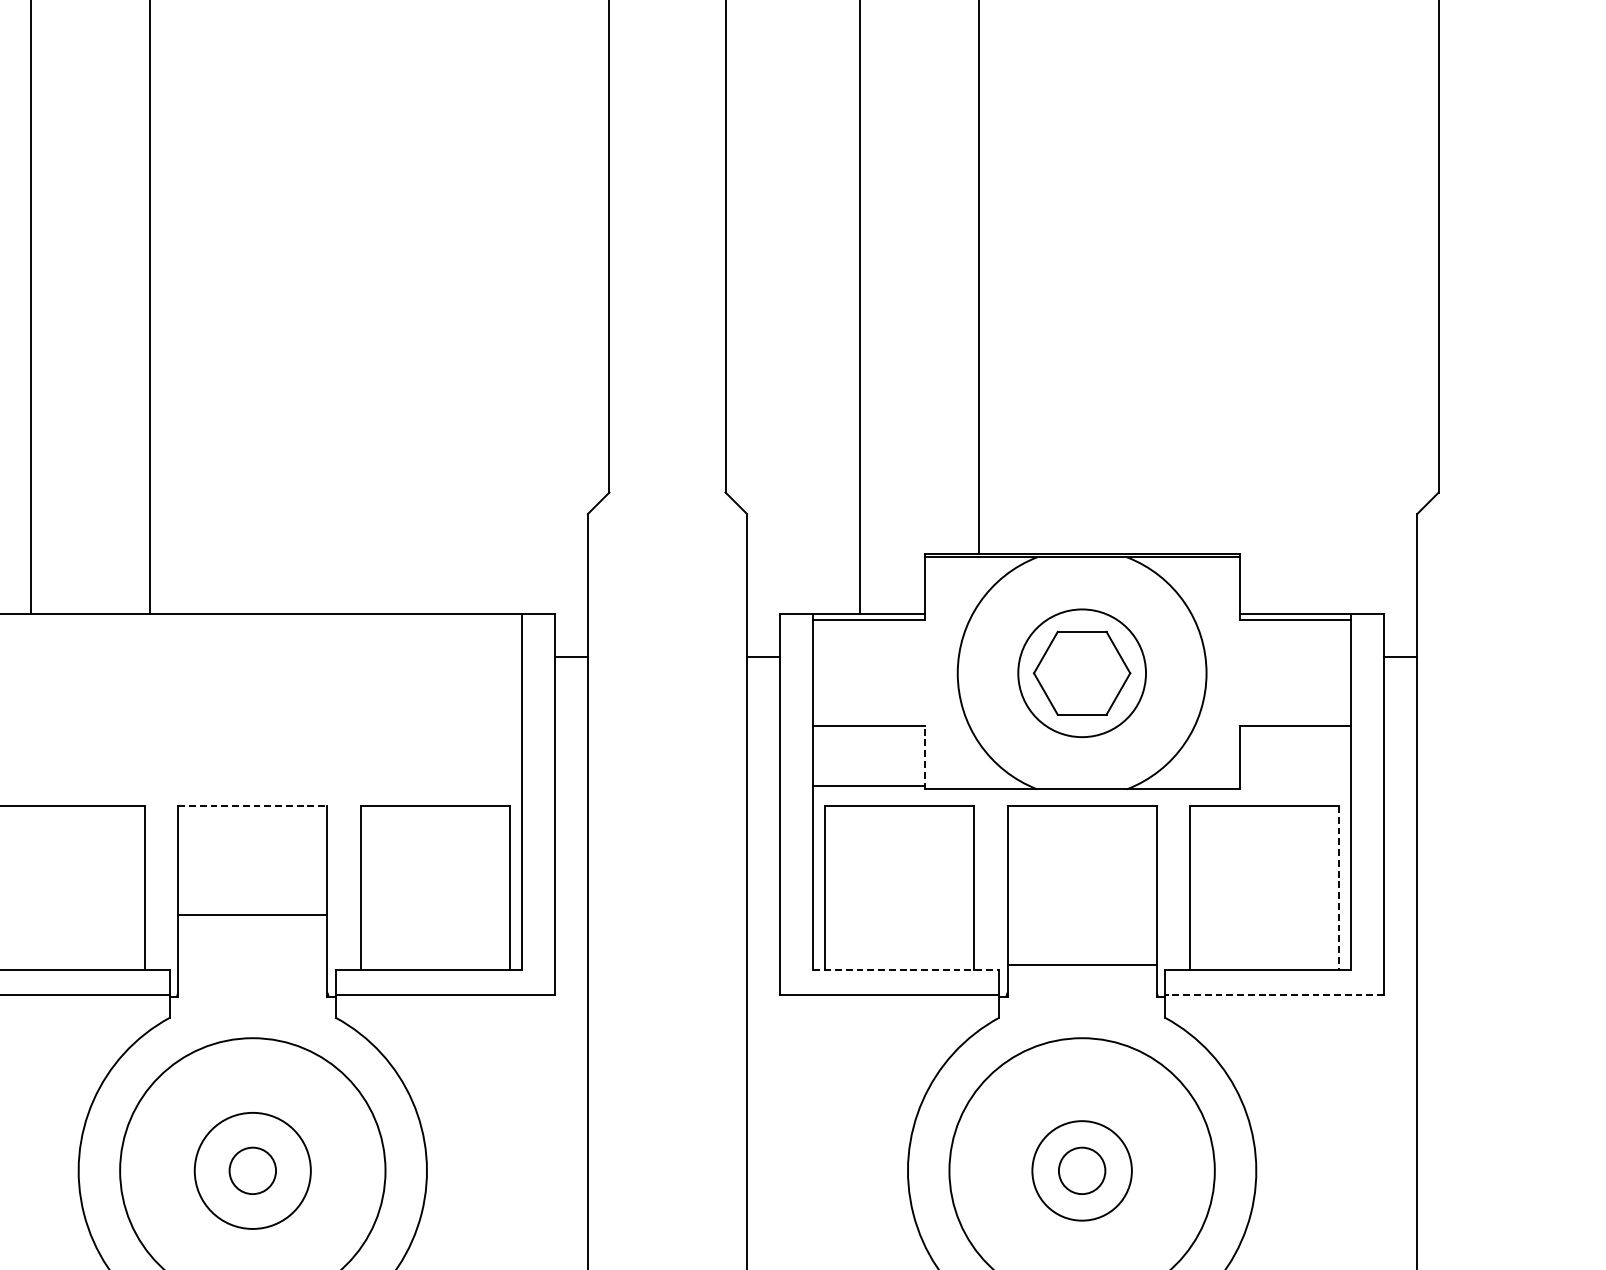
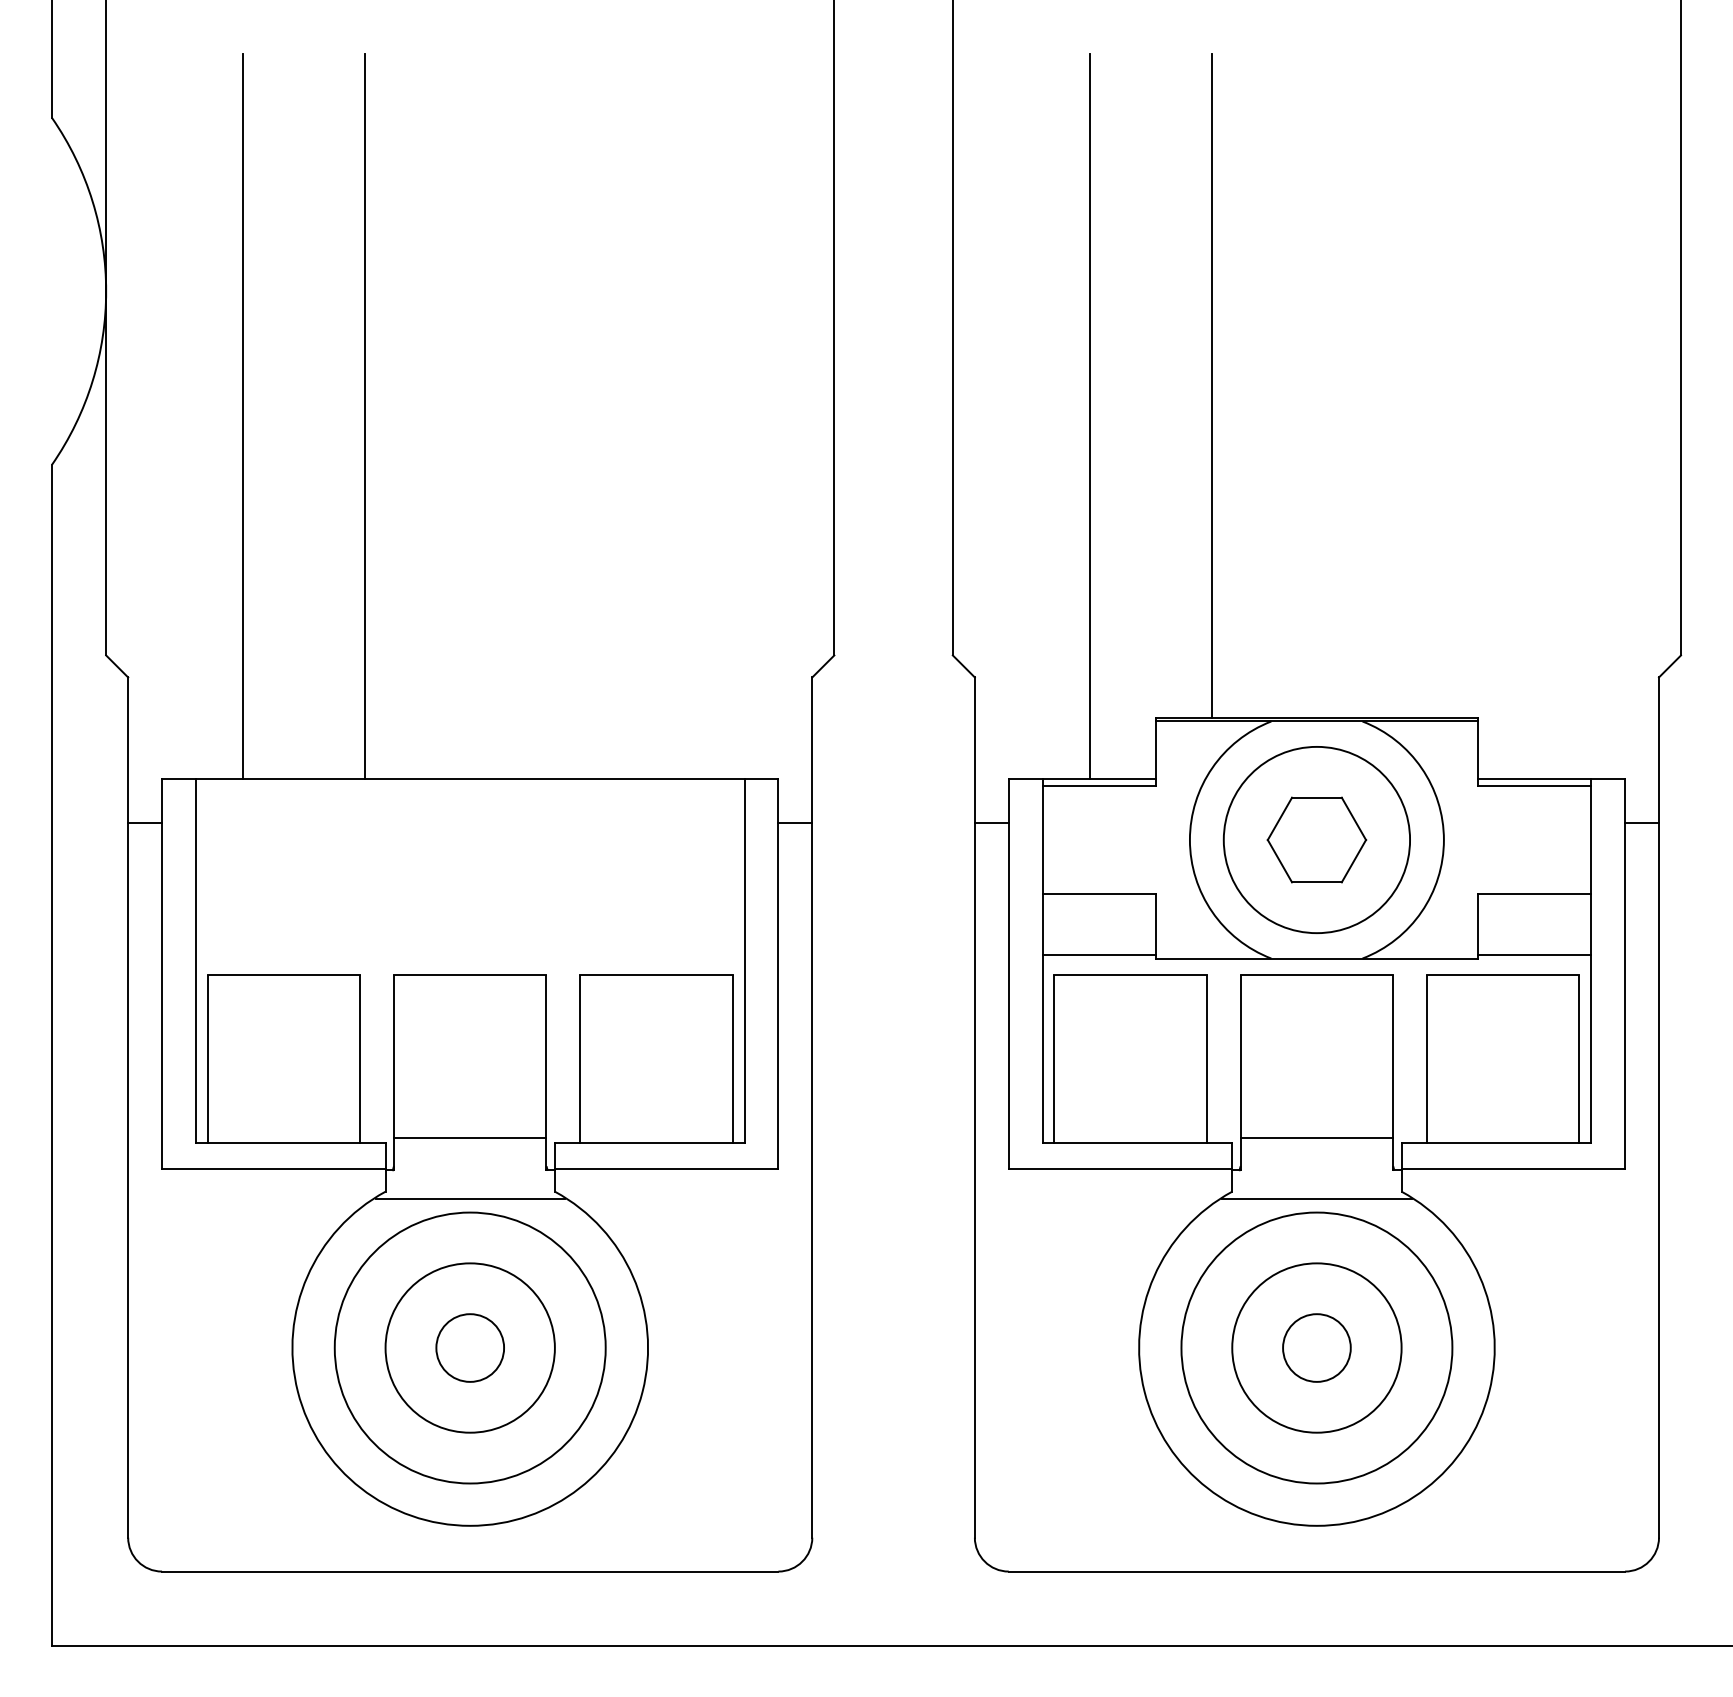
circle: (1081, 672) -> (1316, 839), size x1.43
line: (925, 757) -> (1156, 925), dashed -> solid
line: (1295, 786) -> (1534, 955), added
line: (253, 806) -> (470, 975), dashed -> solid
line: (1339, 888) -> (1579, 1059), dashed -> solid
line: (253, 914) -> (470, 1137), moved
line: (906, 970) -> (1137, 1143), dashed -> solid
line: (1274, 995) -> (1513, 1168), dashed -> solid
line: (252, 1025) -> (469, 1199), added
line: (1081, 1025) -> (1316, 1199), added
circle: (252, 1170) -> (469, 1347), size x1.43
circle: (253, 1170) -> (470, 1347), size x1.43
circle: (1081, 1170) -> (1316, 1347), size x1.43
circle: (1081, 1170) -> (1316, 1347), size x1.67

